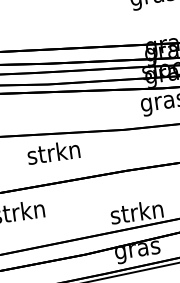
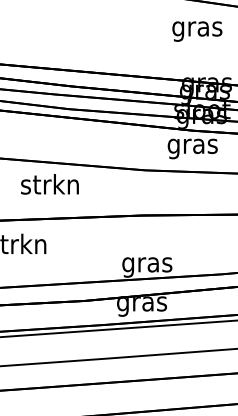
text: (53, 152) -> (49, 184), moved
text: (136, 214) -> (146, 264), strkn -> gras

